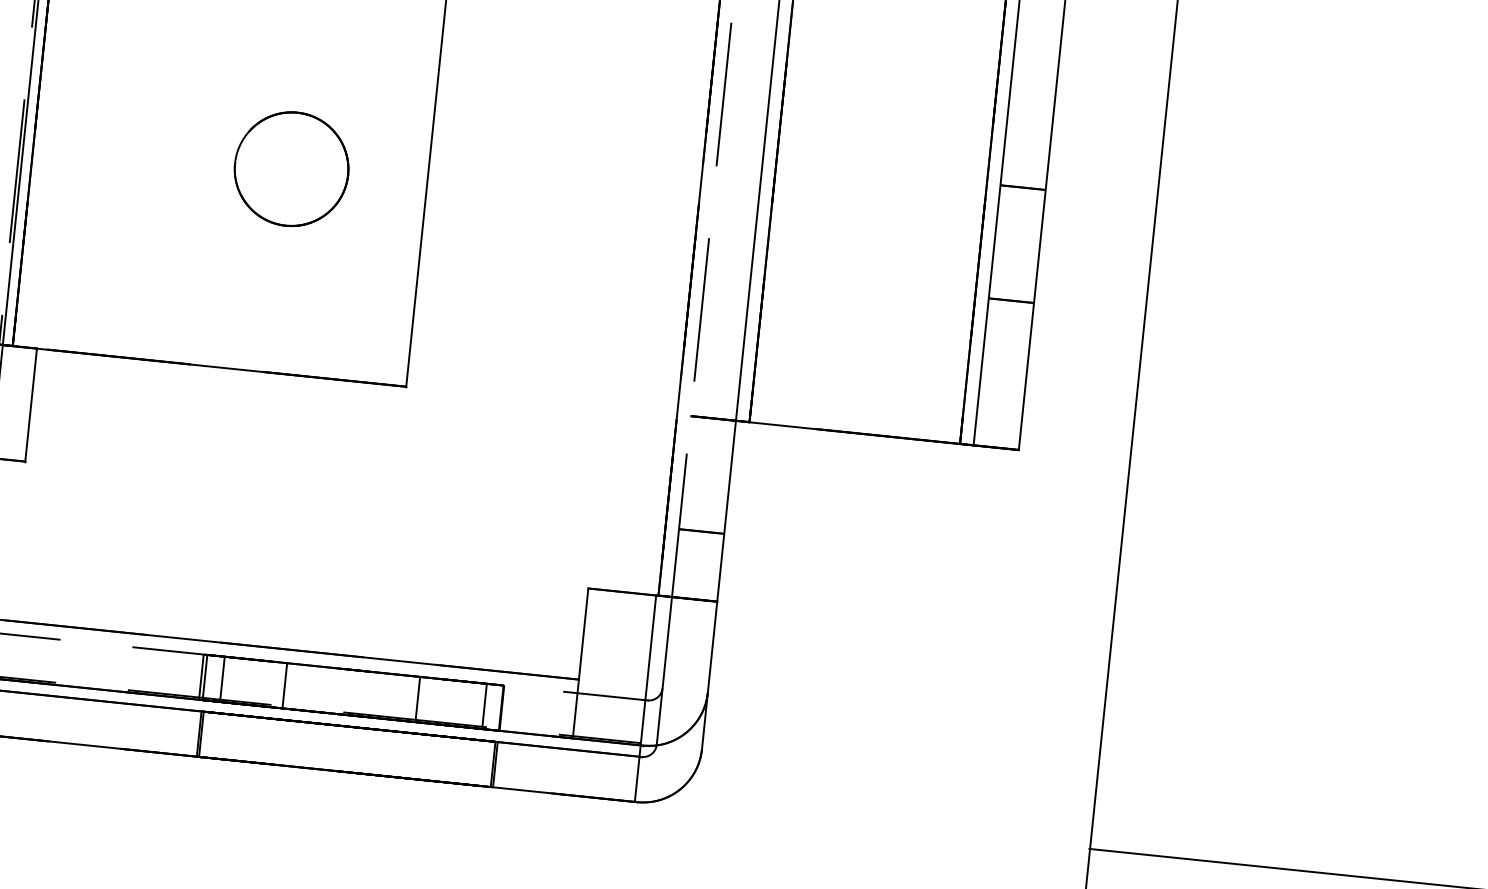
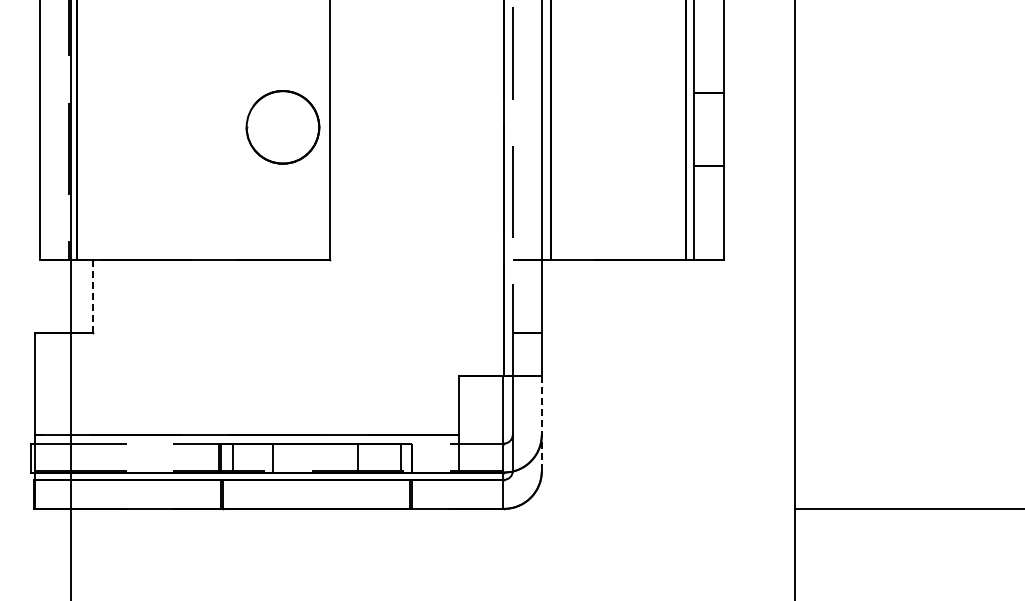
part: (290, 169) -> (282, 127), moved
line: (30, 403) -> (92, 295), solid -> dashed
line: (709, 675) -> (541, 423), solid -> dashed

